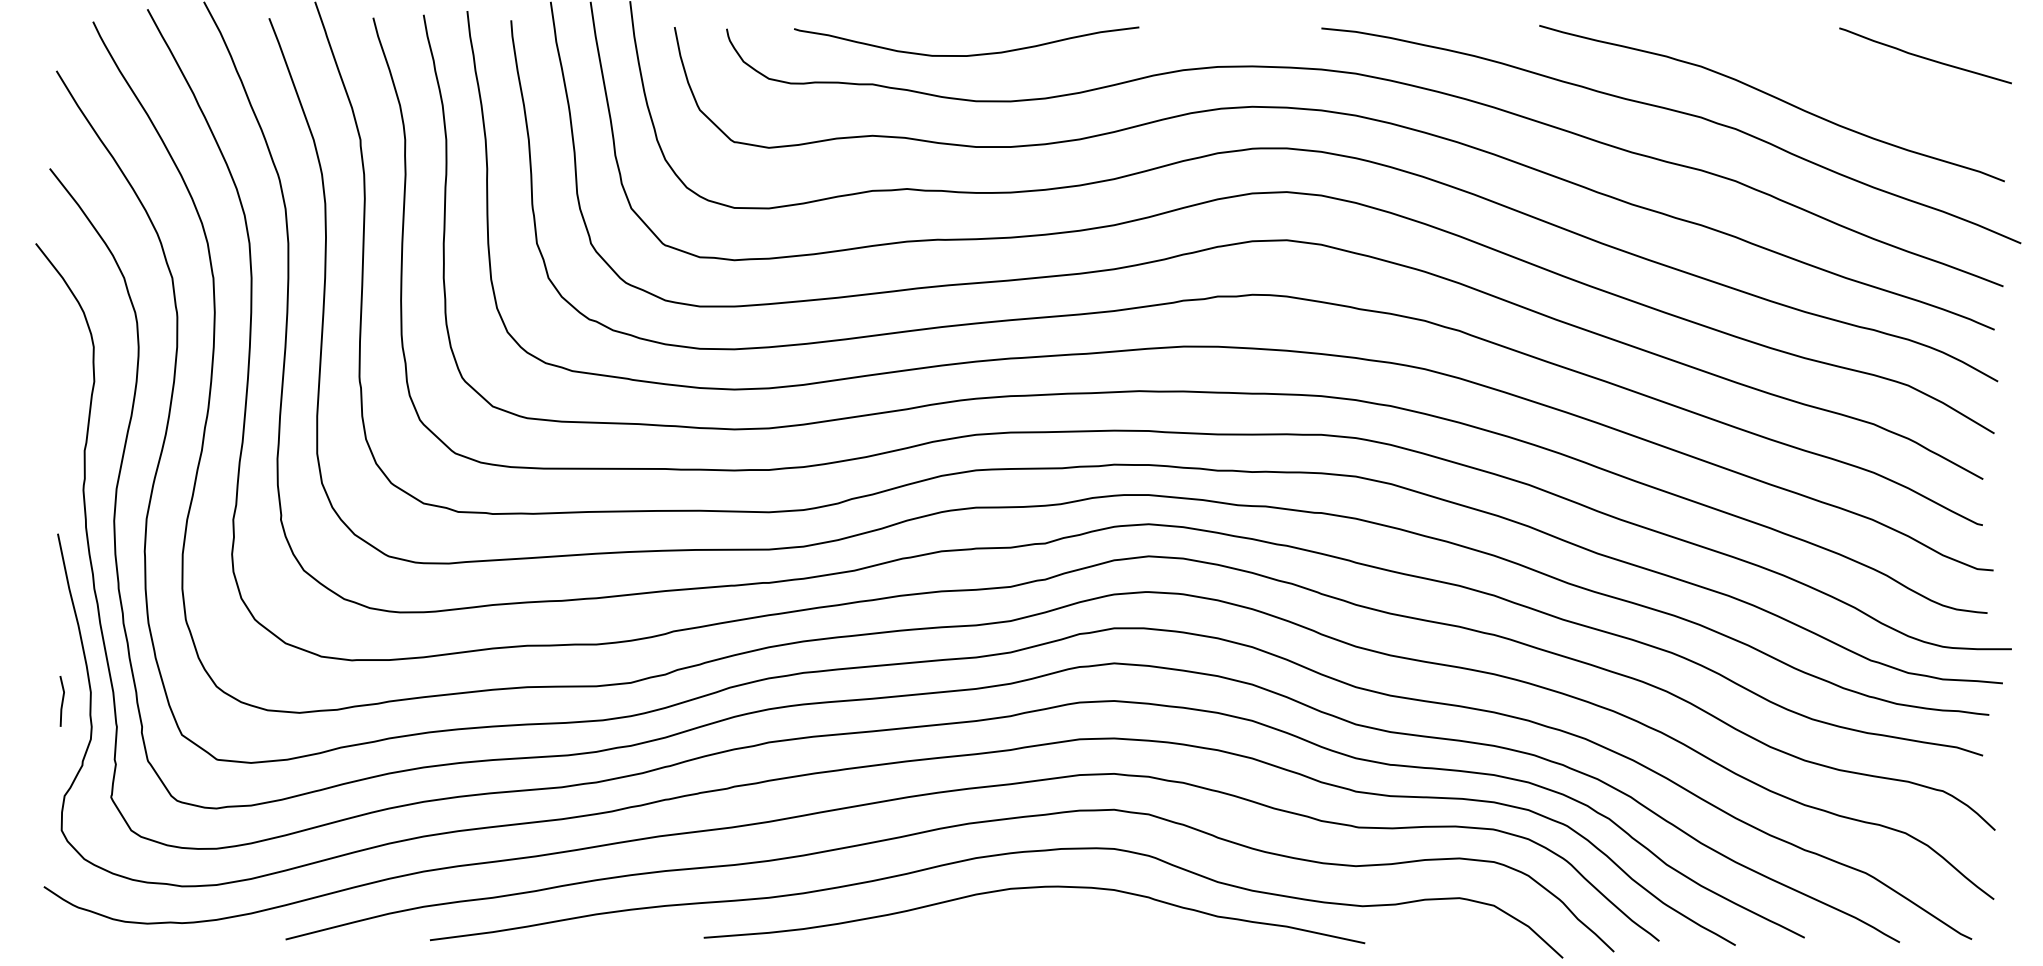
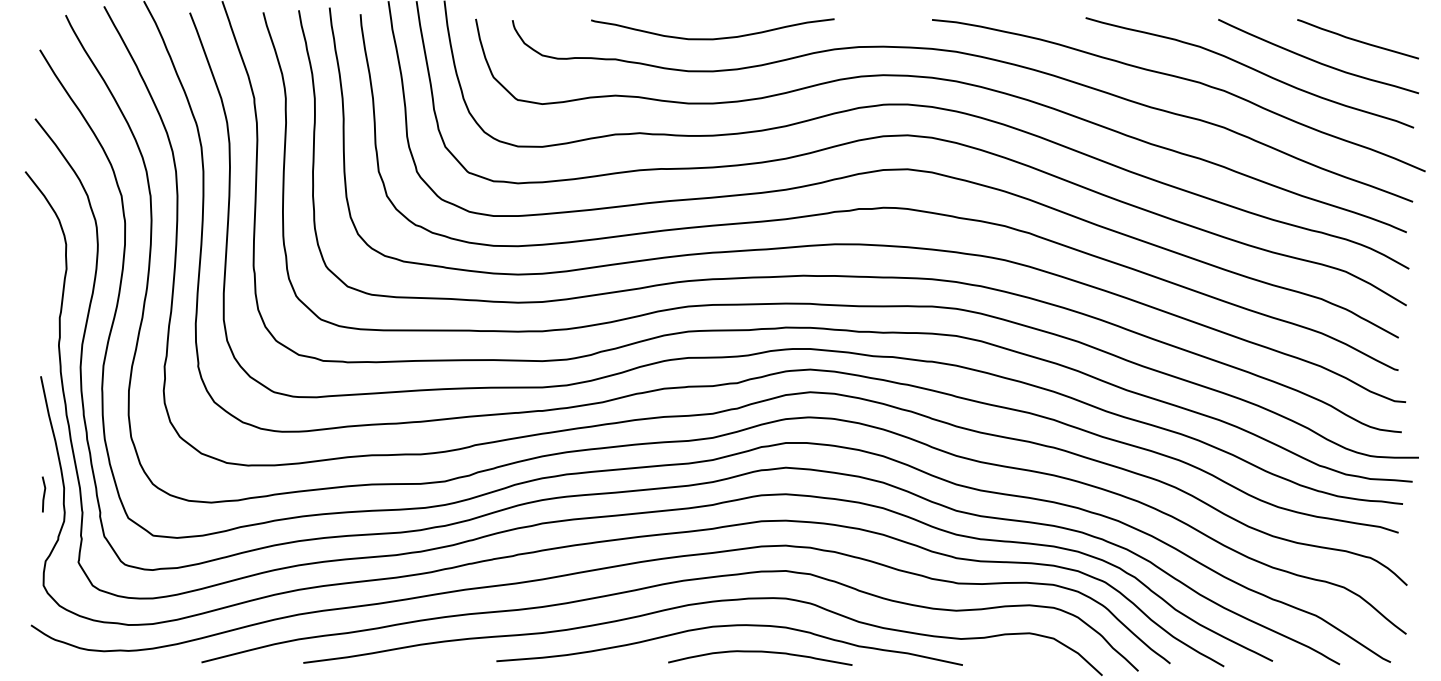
curve: (966, 54) -> (712, 38), moved
curve: (1866, 85) -> (1316, 60), added
curve: (1078, 925) -> (760, 652), added

